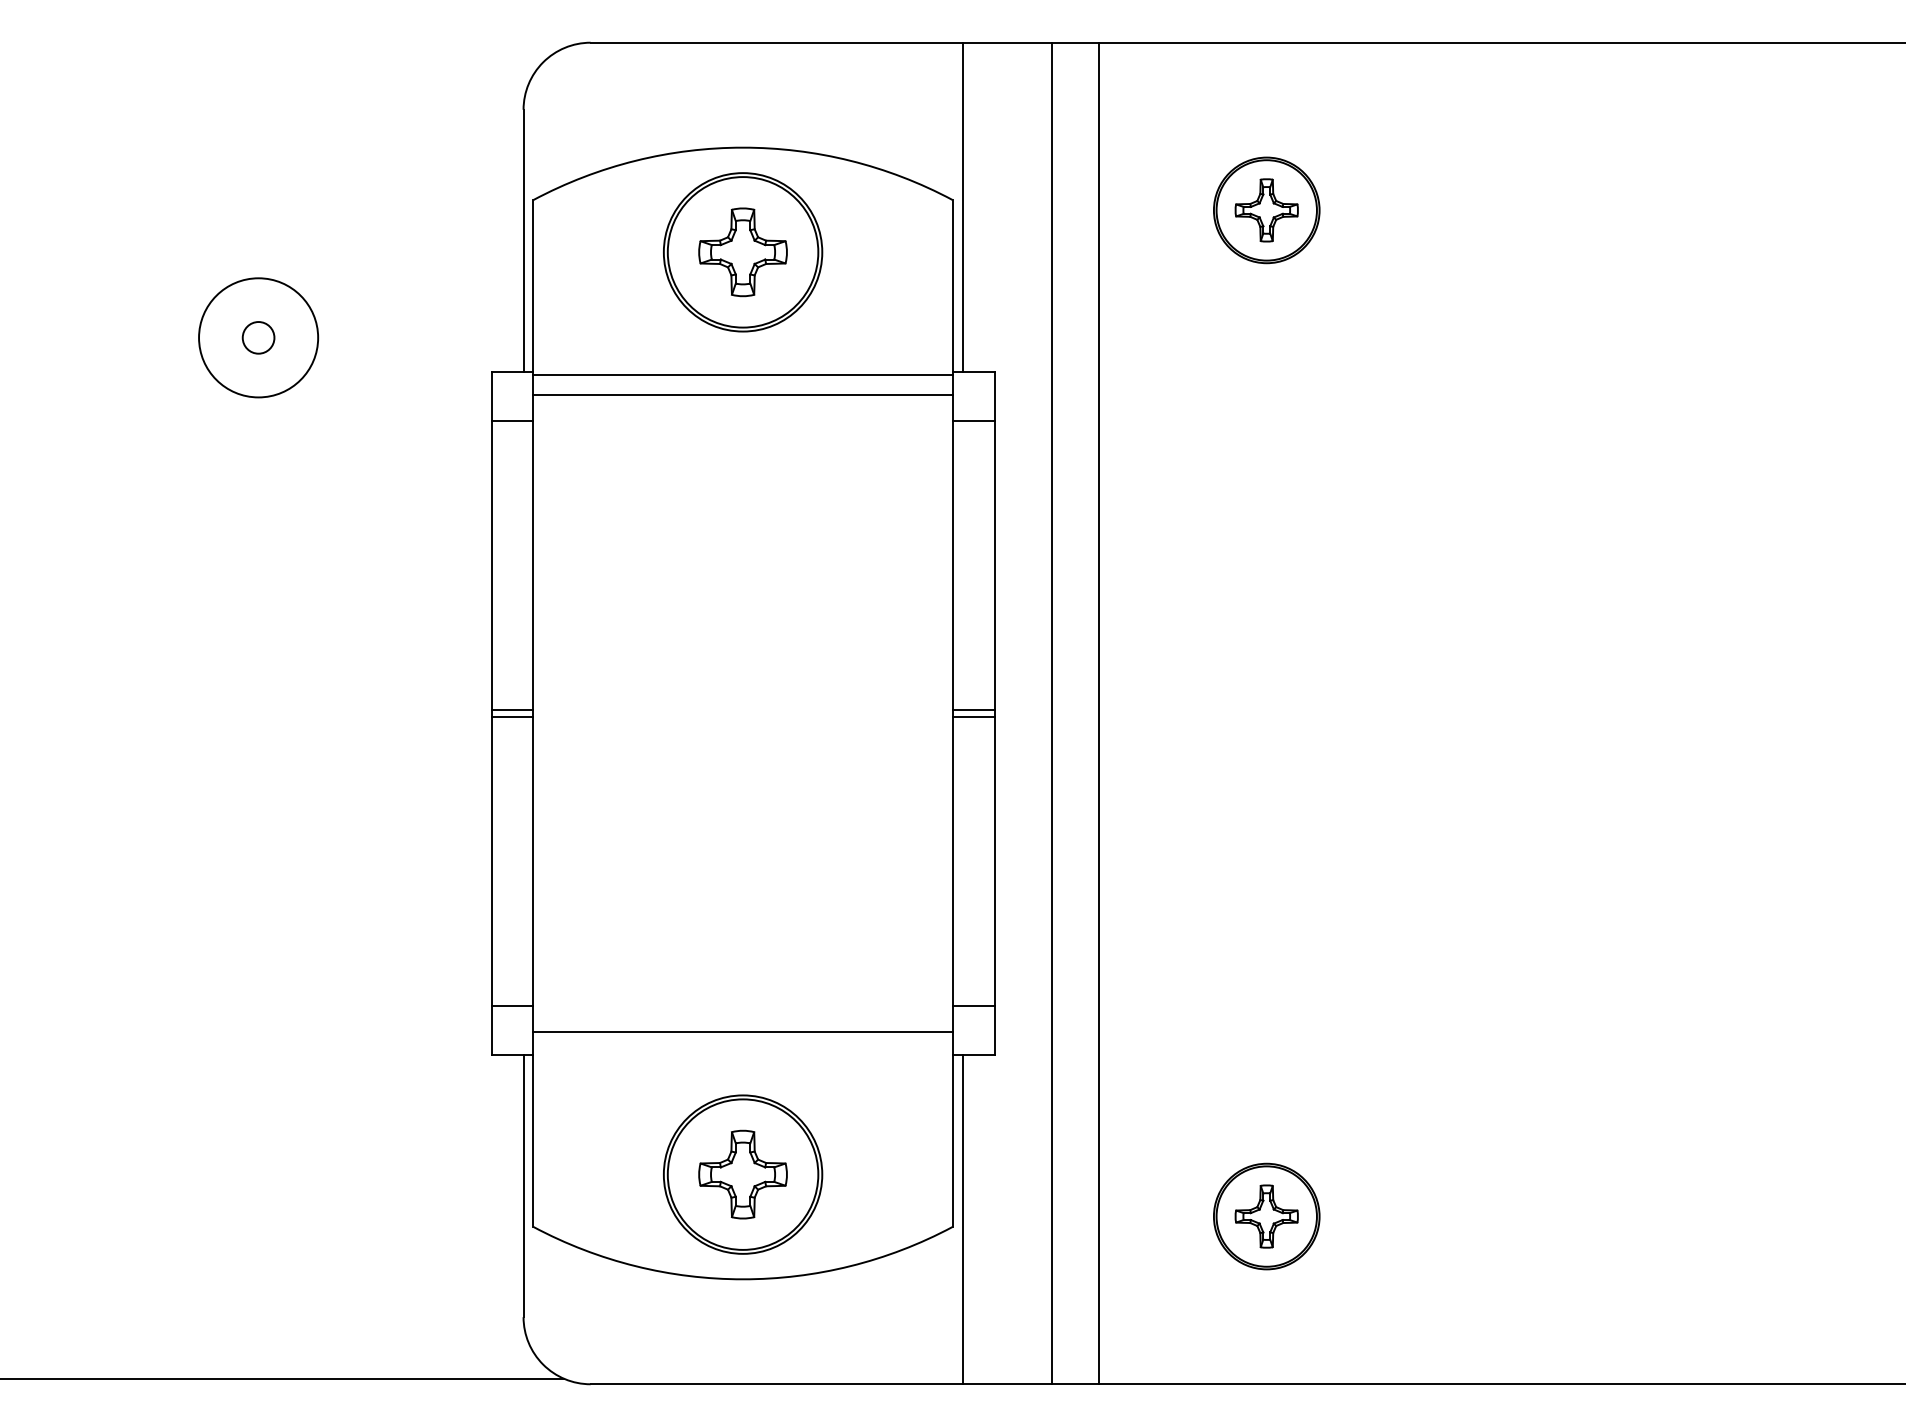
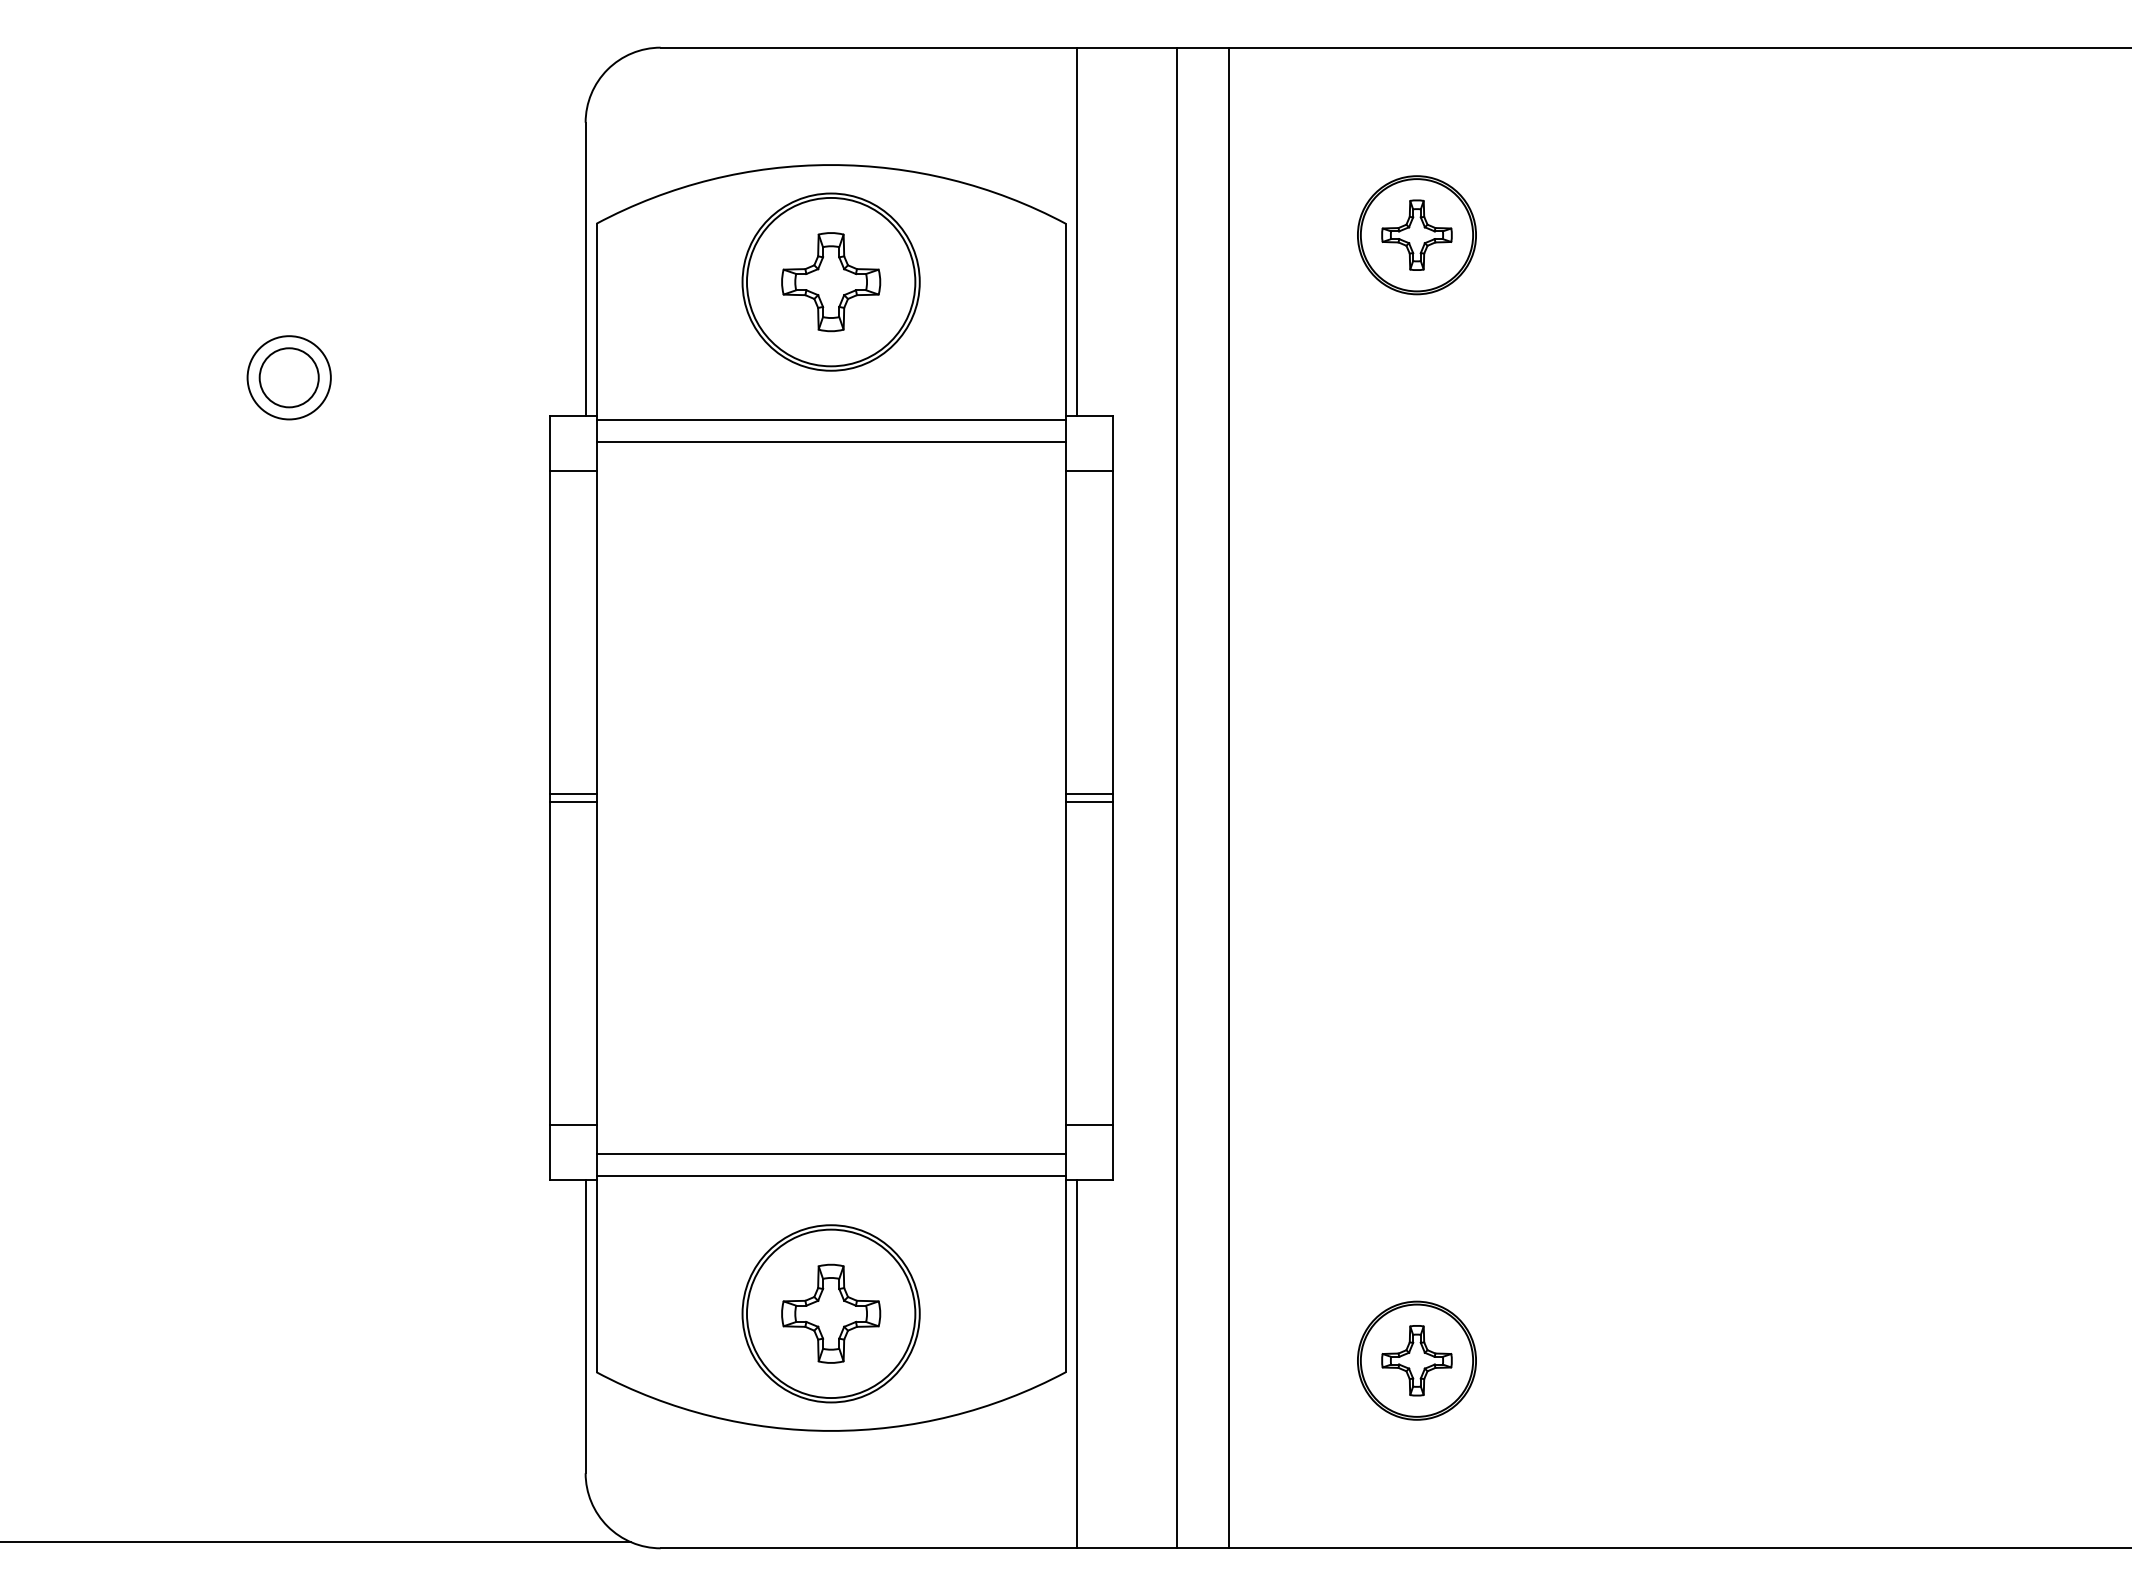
circle: (258, 337) -> (289, 377), size x0.62
circle: (258, 337) -> (289, 377), size x1.67
line: (742, 1051) -> (830, 1176), added

